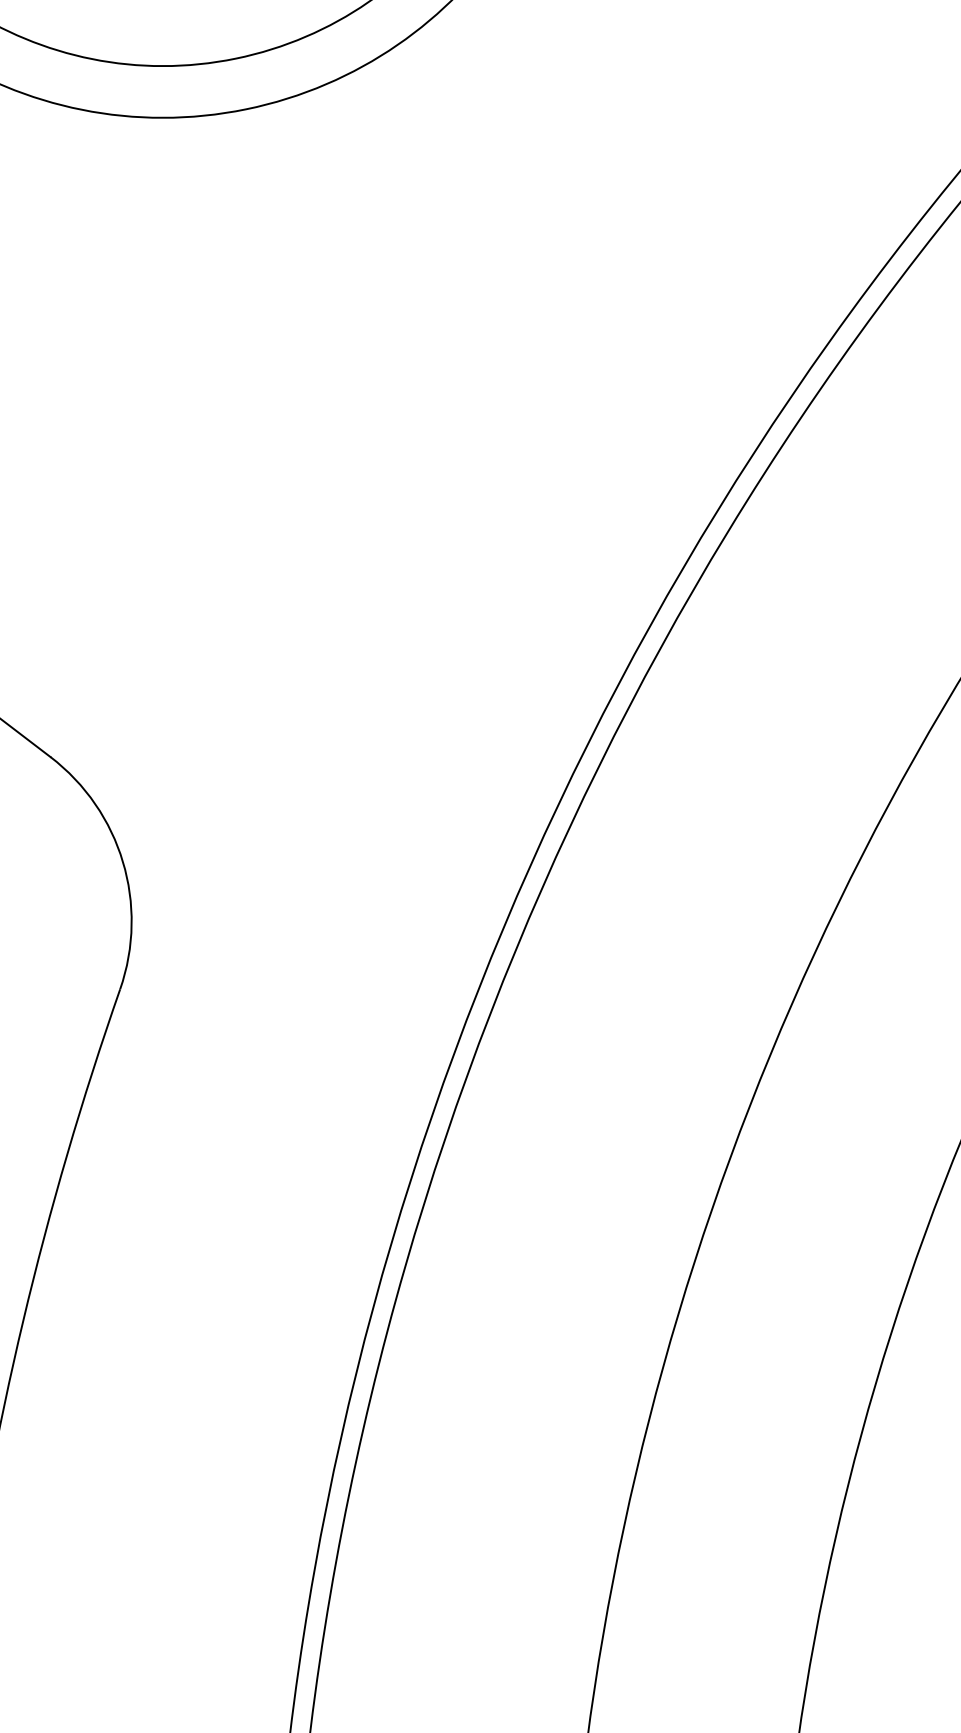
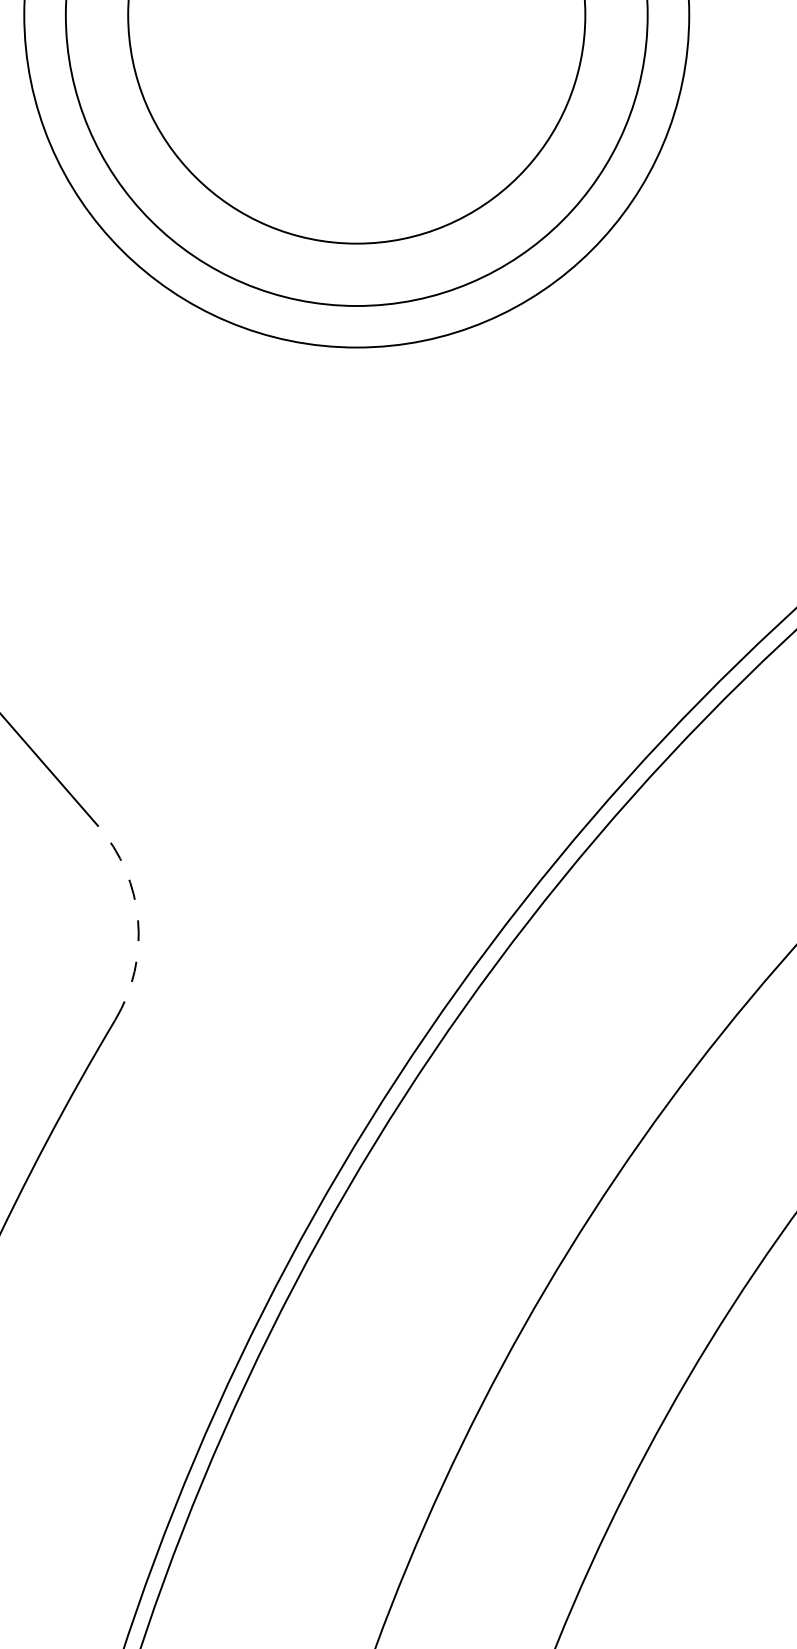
arc: (123, 862) -> (138, 920), solid -> dashed

